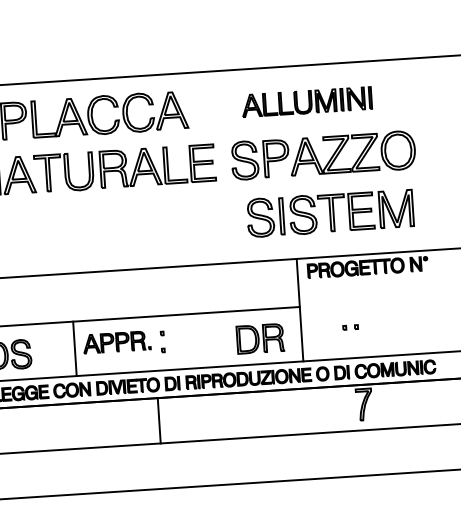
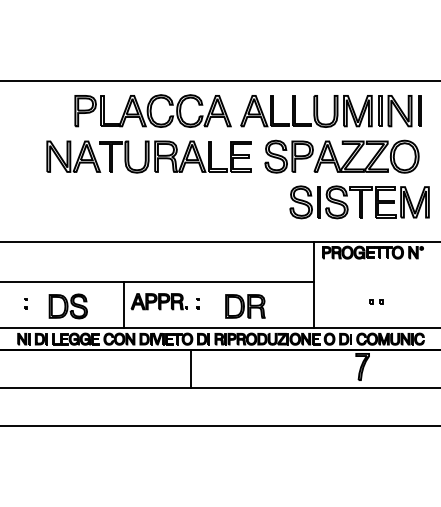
part: (306, 102) -> (330, 111), size x1.67
part: (330, 213) -> (359, 202), moved
part: (350, 327) -> (376, 301), moved
part: (260, 338) -> (245, 306), moved
part: (162, 341) -> (197, 303), size x0.62

